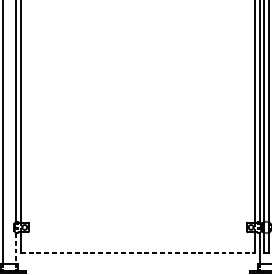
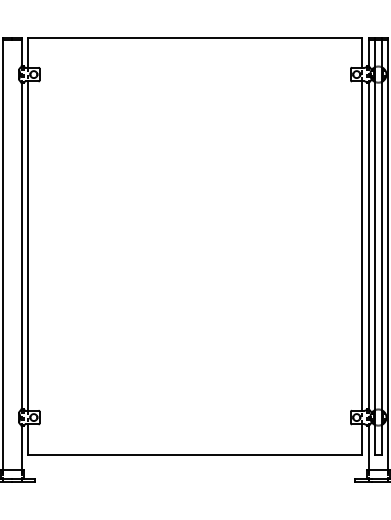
line: (16, 249) -> (21, 448), dashed -> solid
line: (138, 253) -> (195, 454), dashed -> solid

